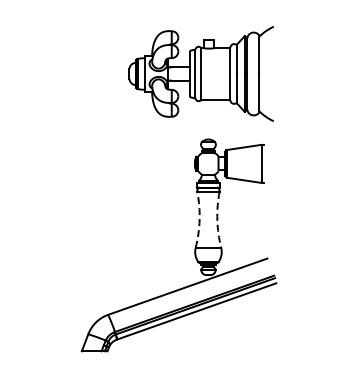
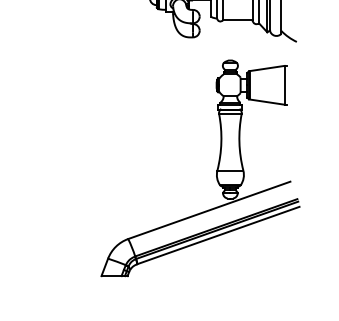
arc: (199, 219) -> (221, 141), dashed -> solid
arc: (217, 219) -> (239, 141), dashed -> solid

